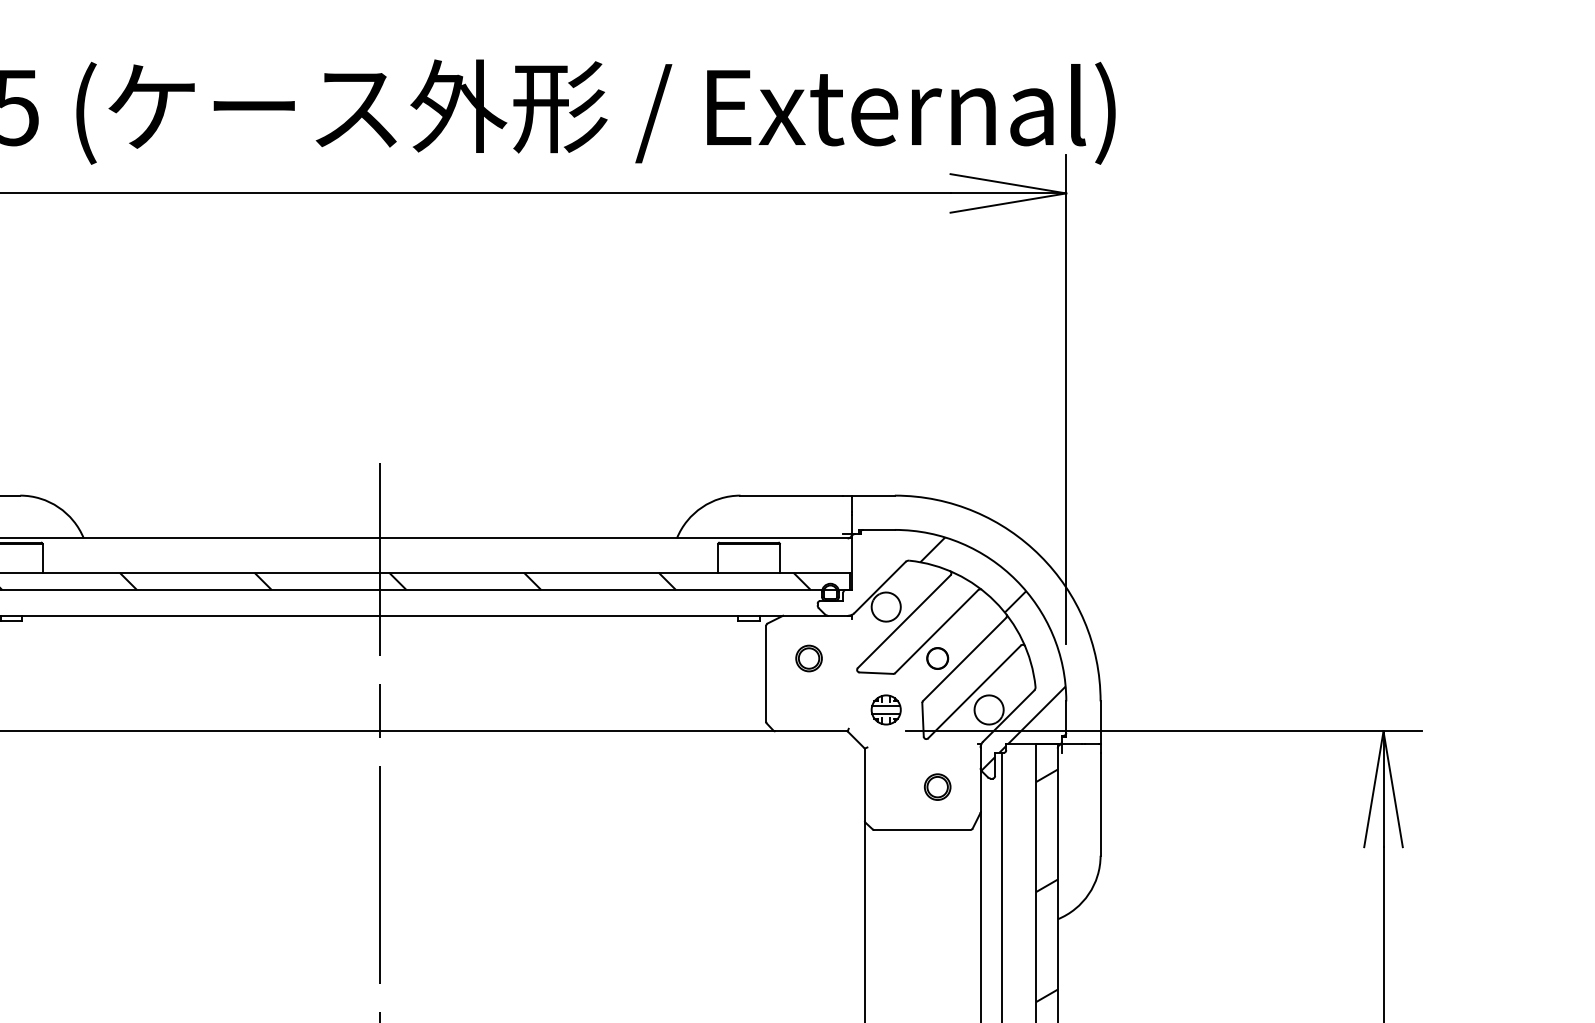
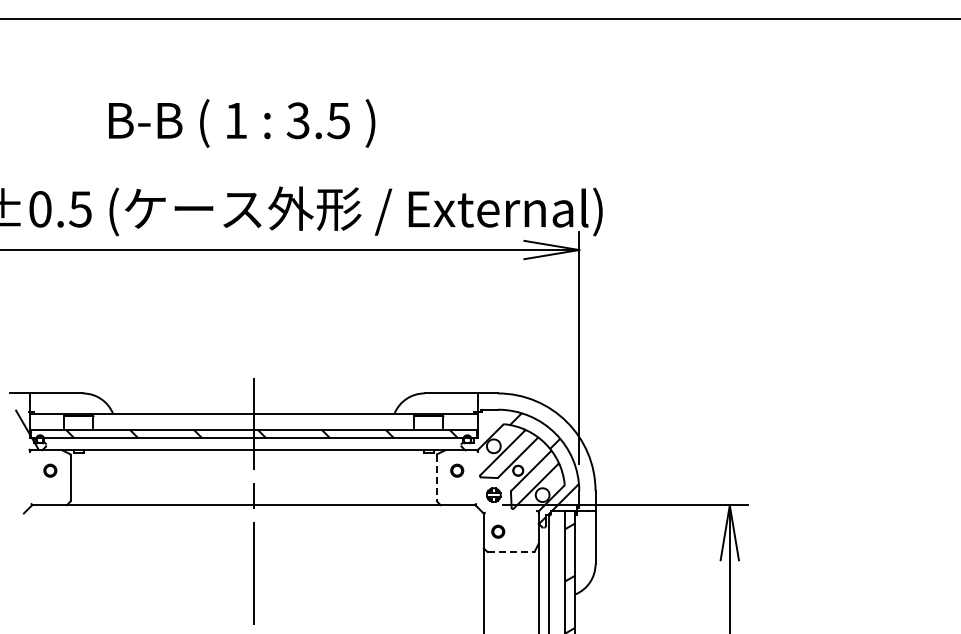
line: (765, 672) -> (436, 477), solid -> dashed
circle: (938, 786) -> (498, 531), moved
line: (921, 830) -> (510, 552), solid -> dashed

